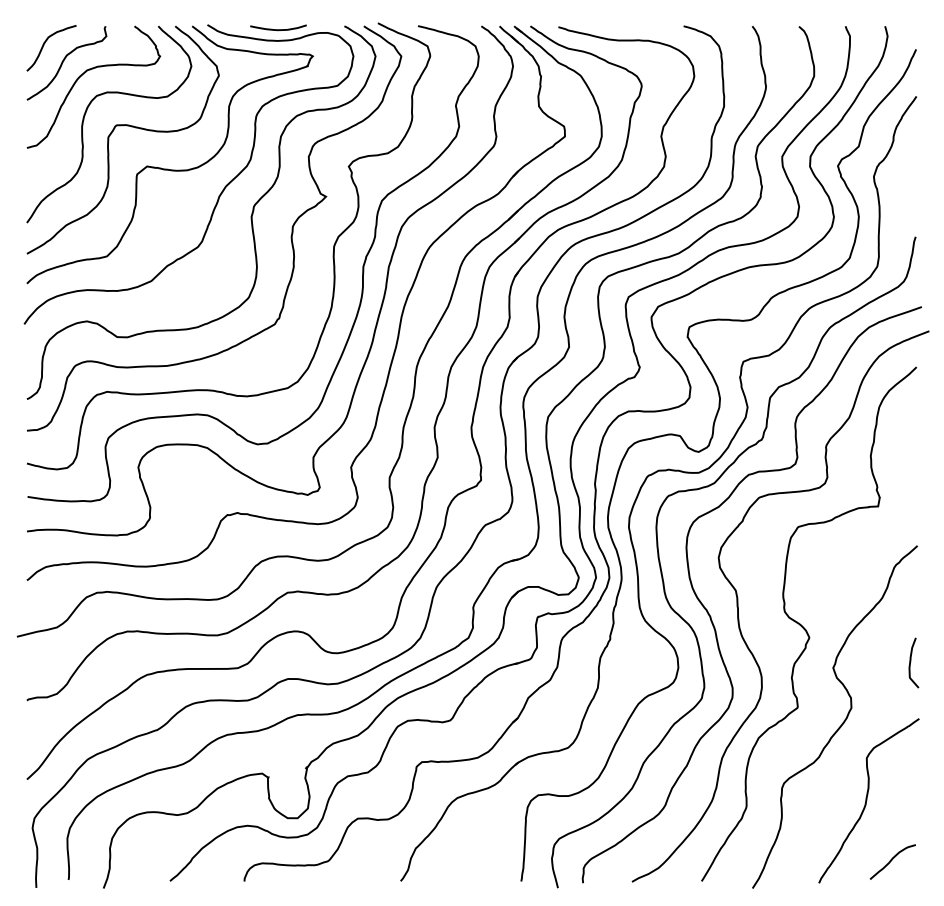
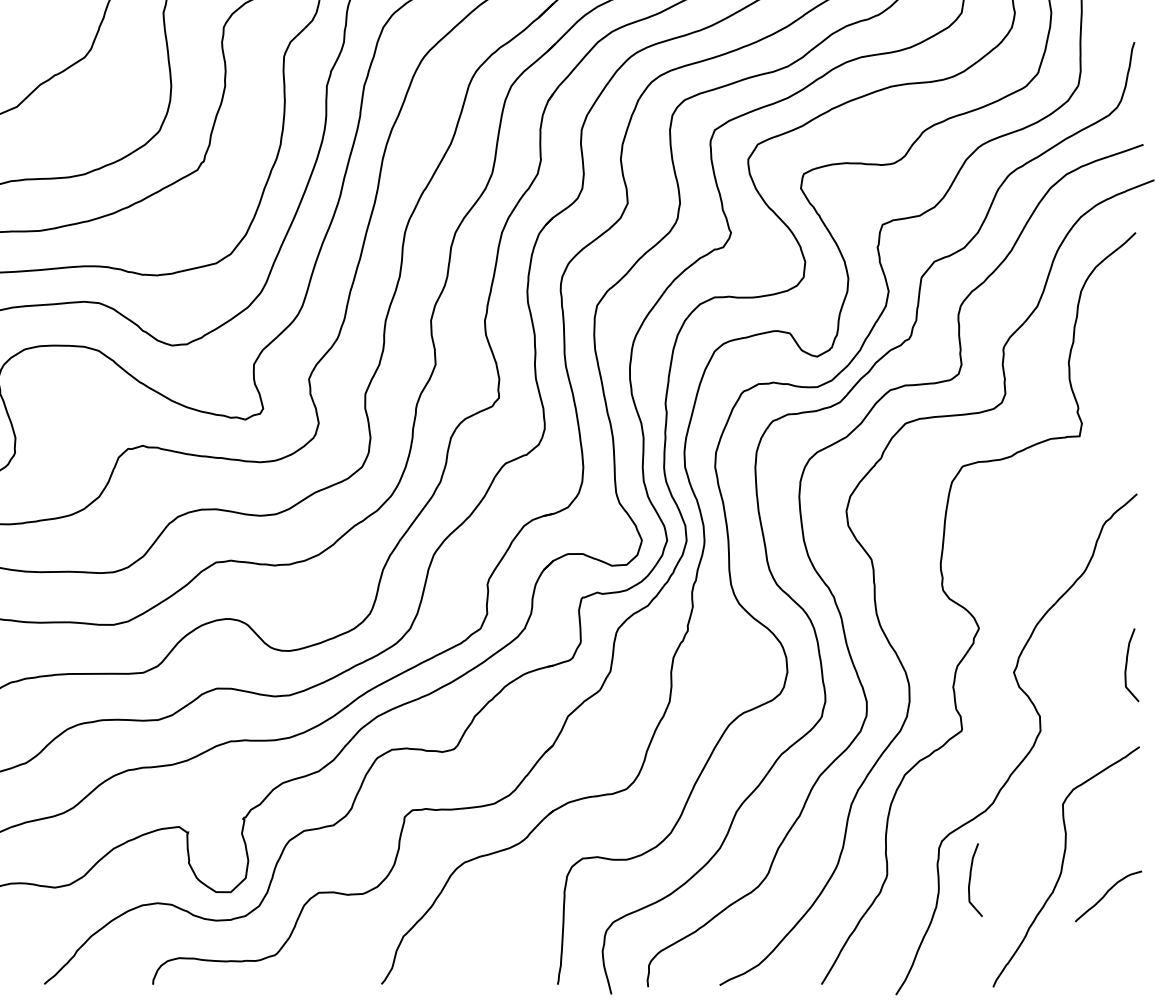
curve: (804, 809) -> (971, 879), added
curve: (892, 860) -> (1107, 894), moved

